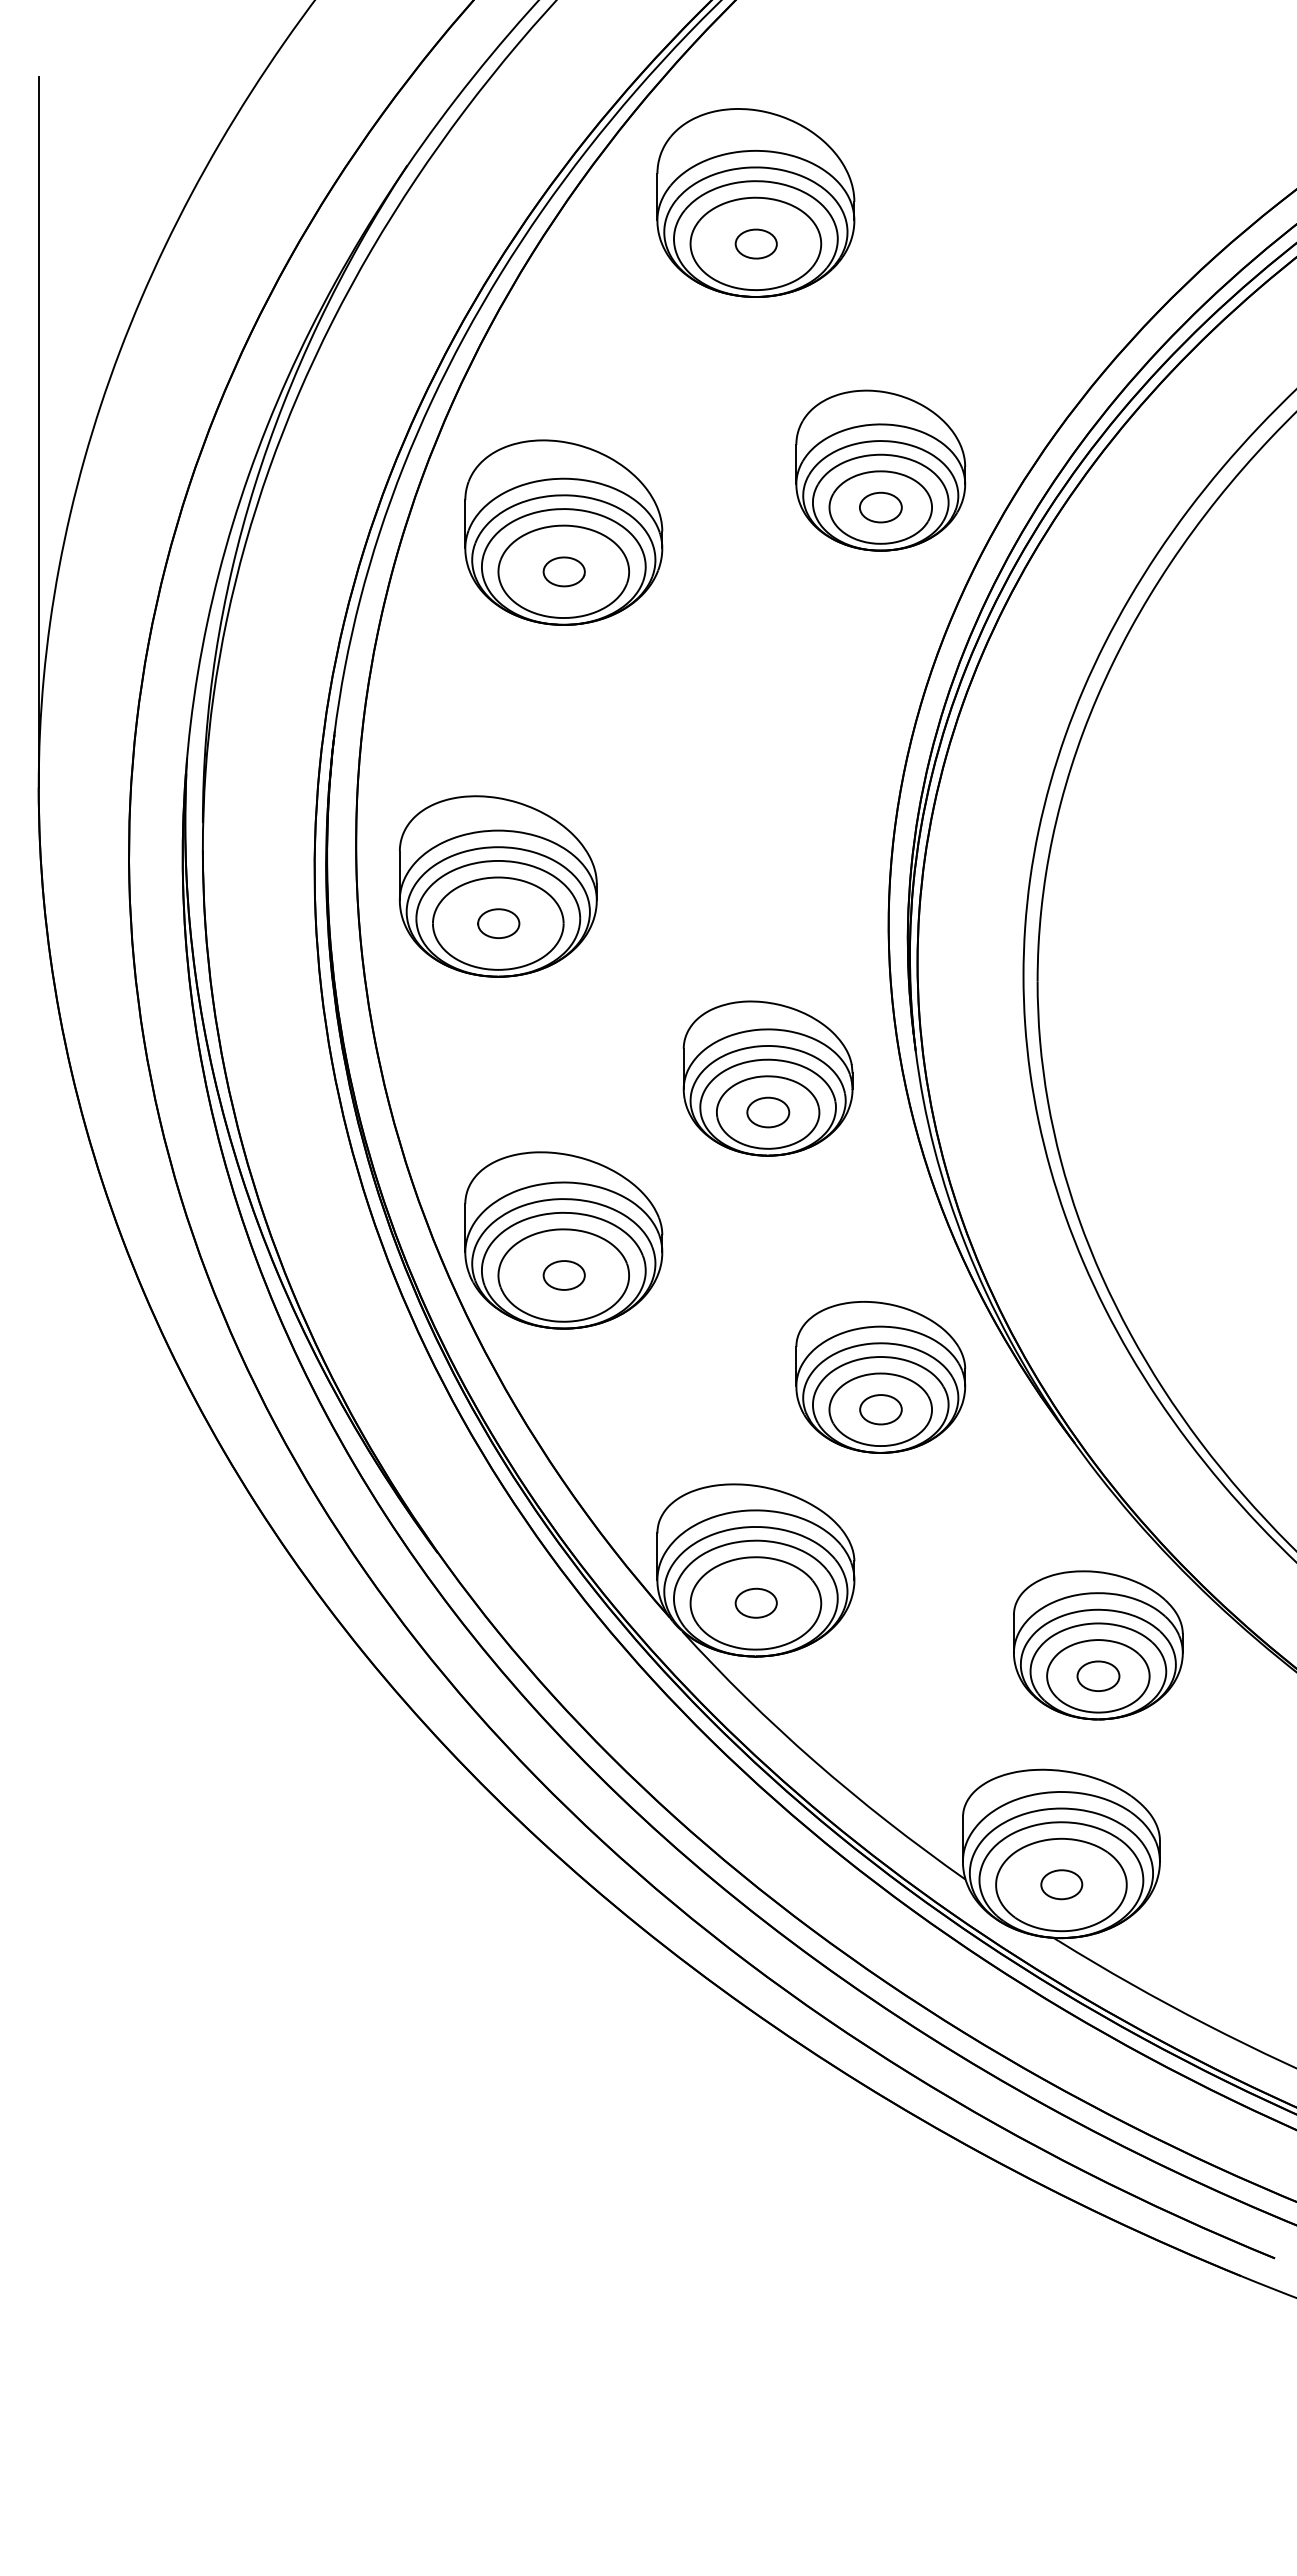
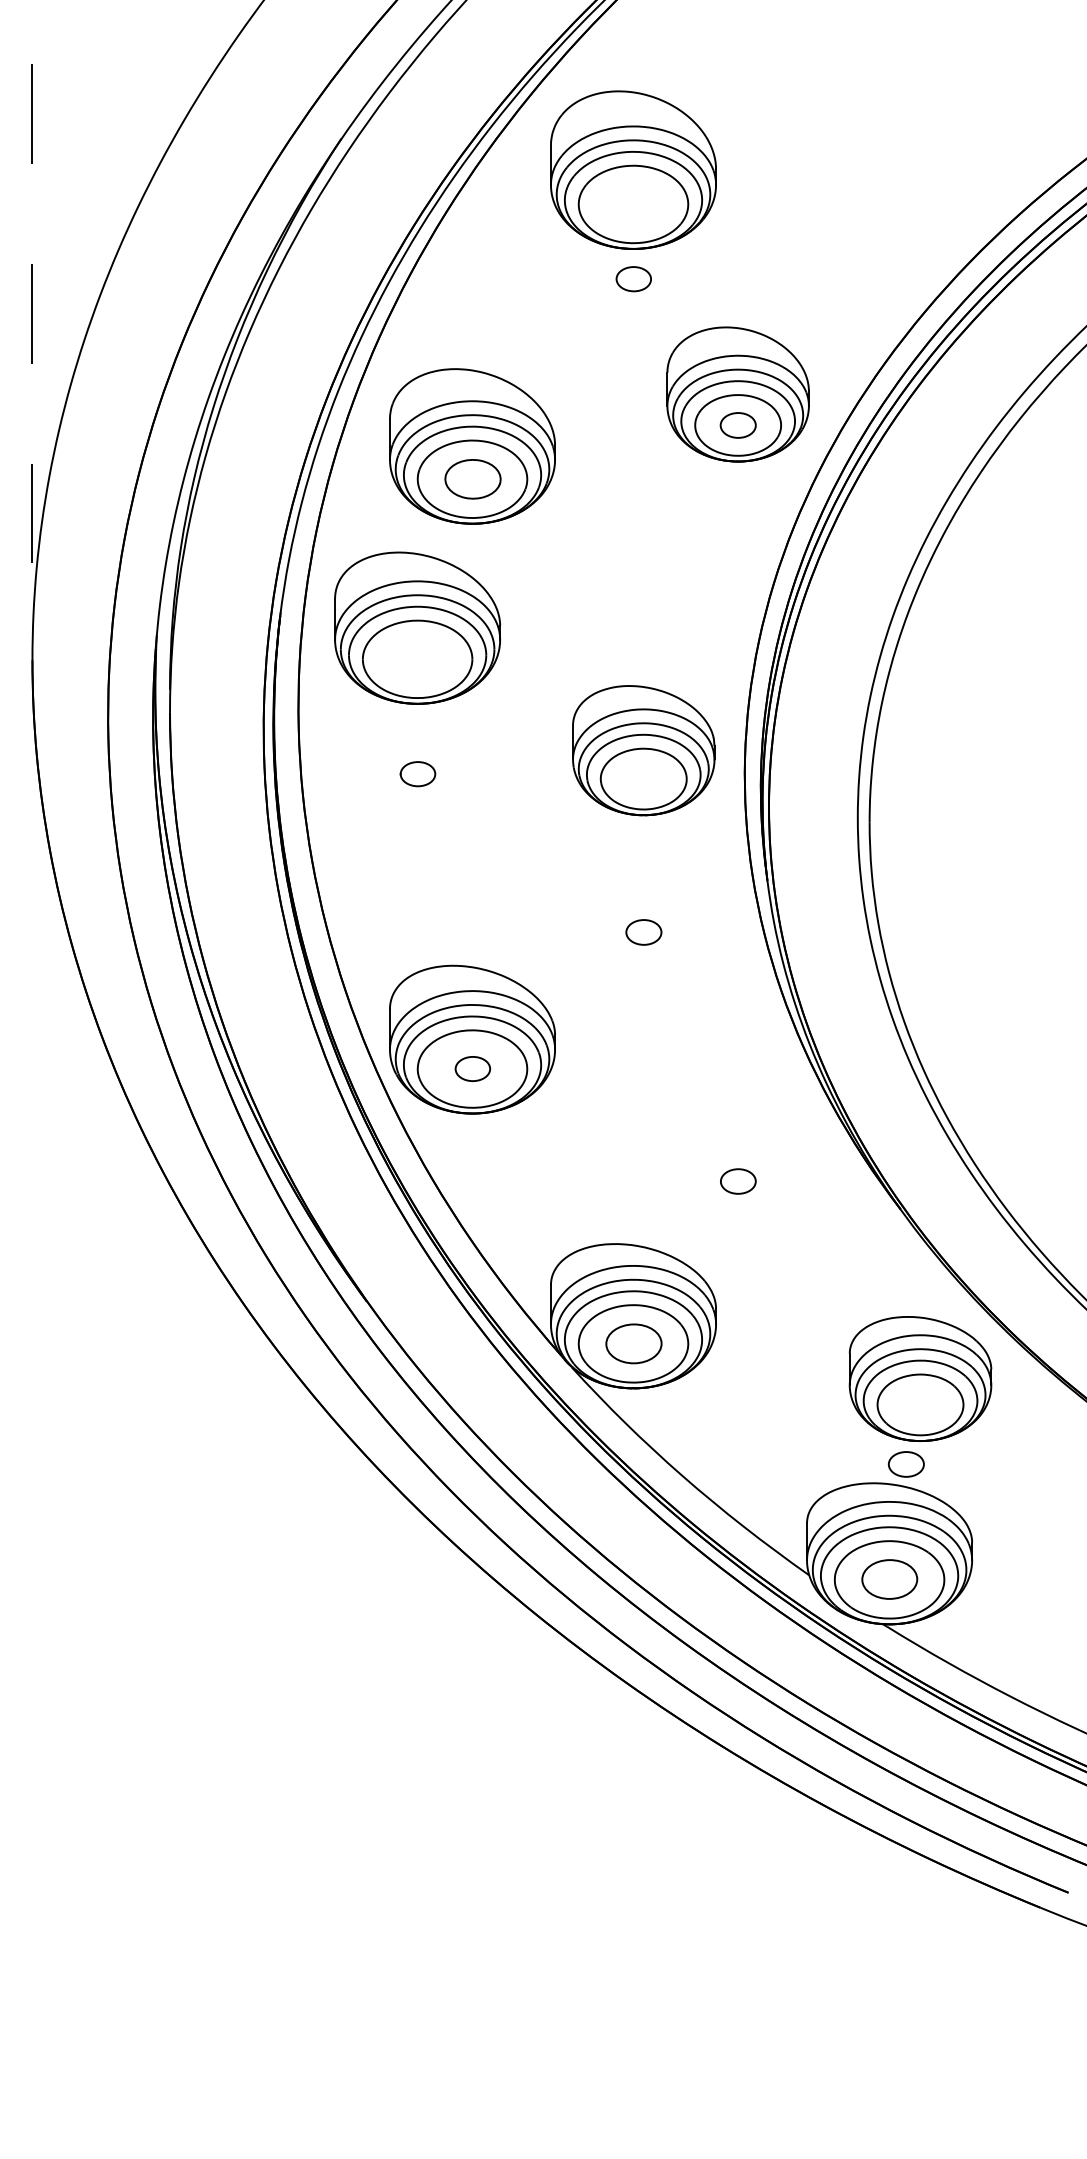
part: (755, 243) -> (633, 278), moved
line: (38, 432) -> (32, 362), solid -> dashed
part: (563, 571) -> (472, 479), size x1.6
part: (498, 886) -> (417, 628), moved
part: (767, 1078) -> (643, 750), moved
part: (880, 1377) -> (737, 1154), removed
part: (755, 1602) -> (633, 1343), size x1.6
part: (1098, 1675) -> (906, 1463), moved
part: (1061, 1884) -> (889, 1579), size x1.6

